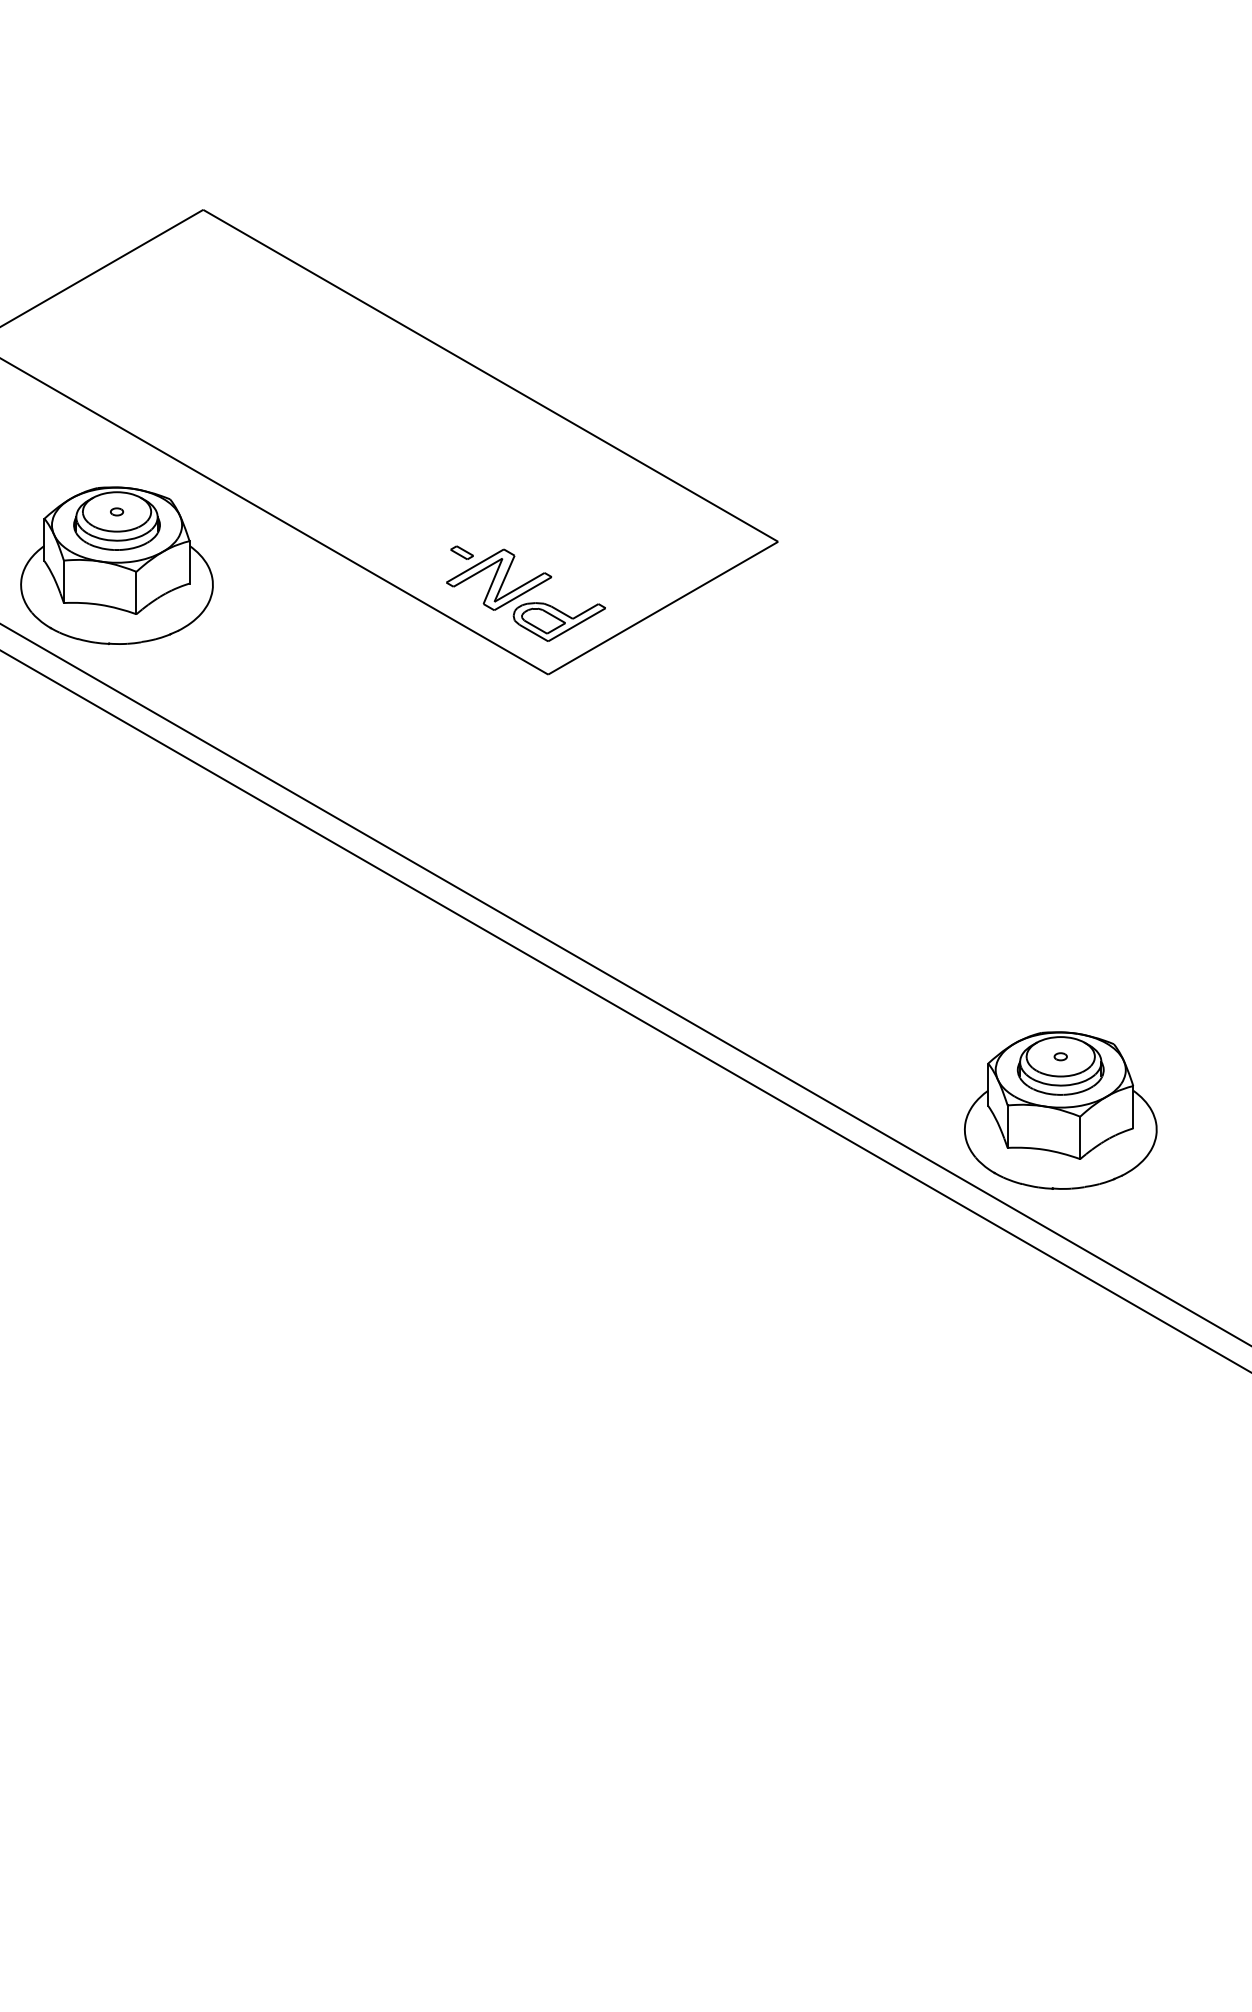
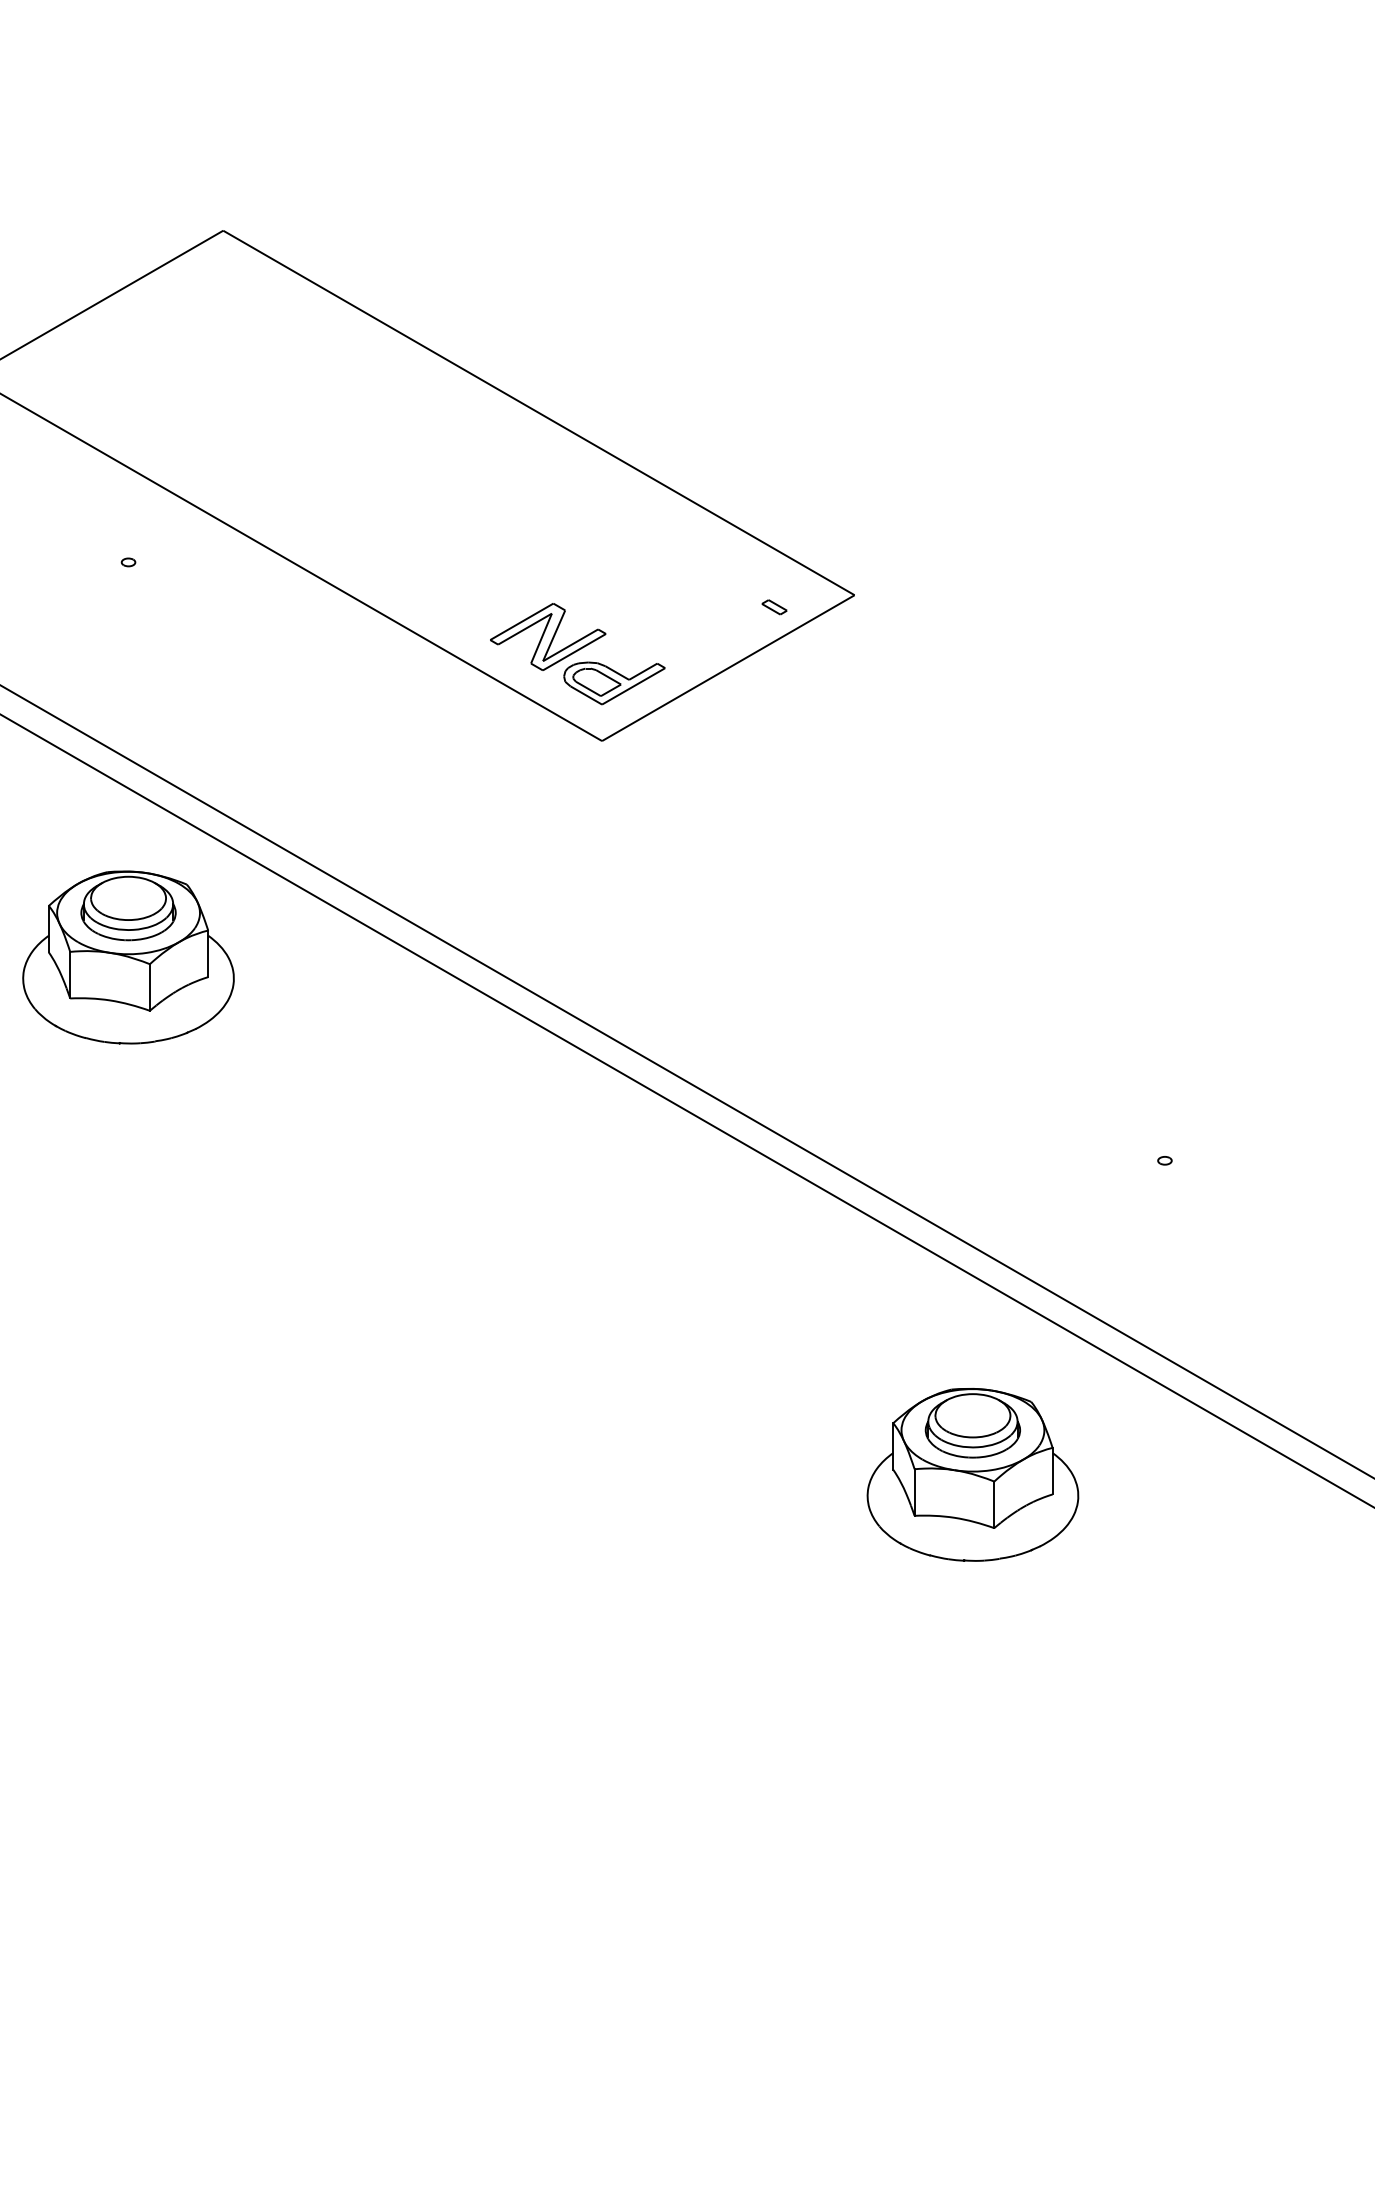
part: (462, 552) -> (774, 607), moved
part: (116, 565) -> (128, 957), moved
part: (1060, 1110) -> (972, 1474), moved

